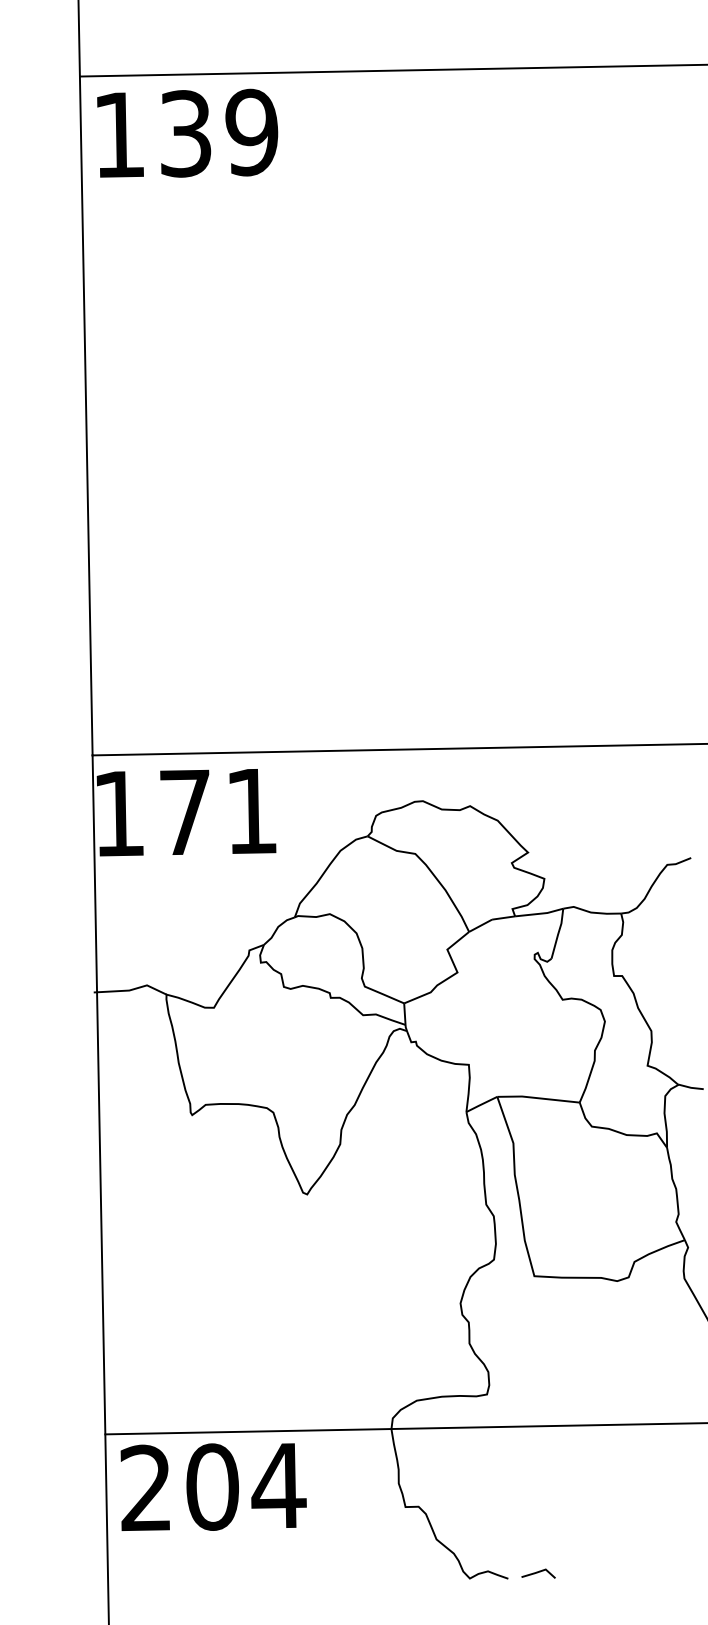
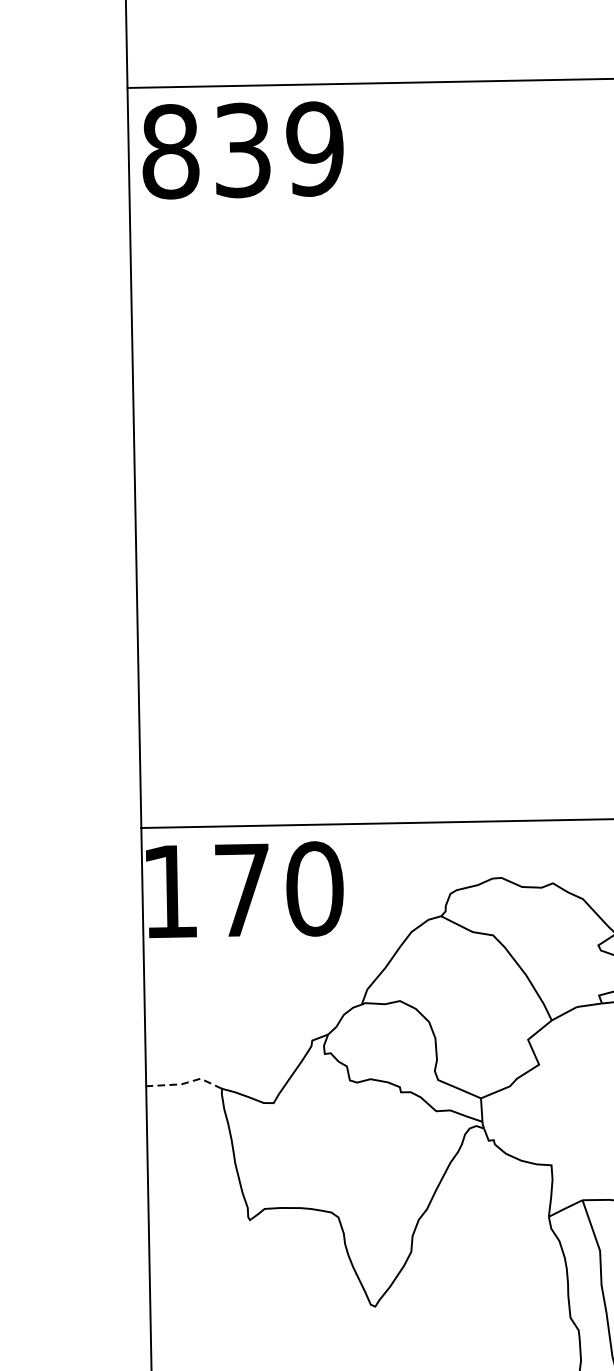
text: (119, 134) -> (170, 151), 139 -> 839
text: (251, 811) -> (314, 889), 171 -> 170
line: (131, 990) -> (183, 1084), solid -> dashed

